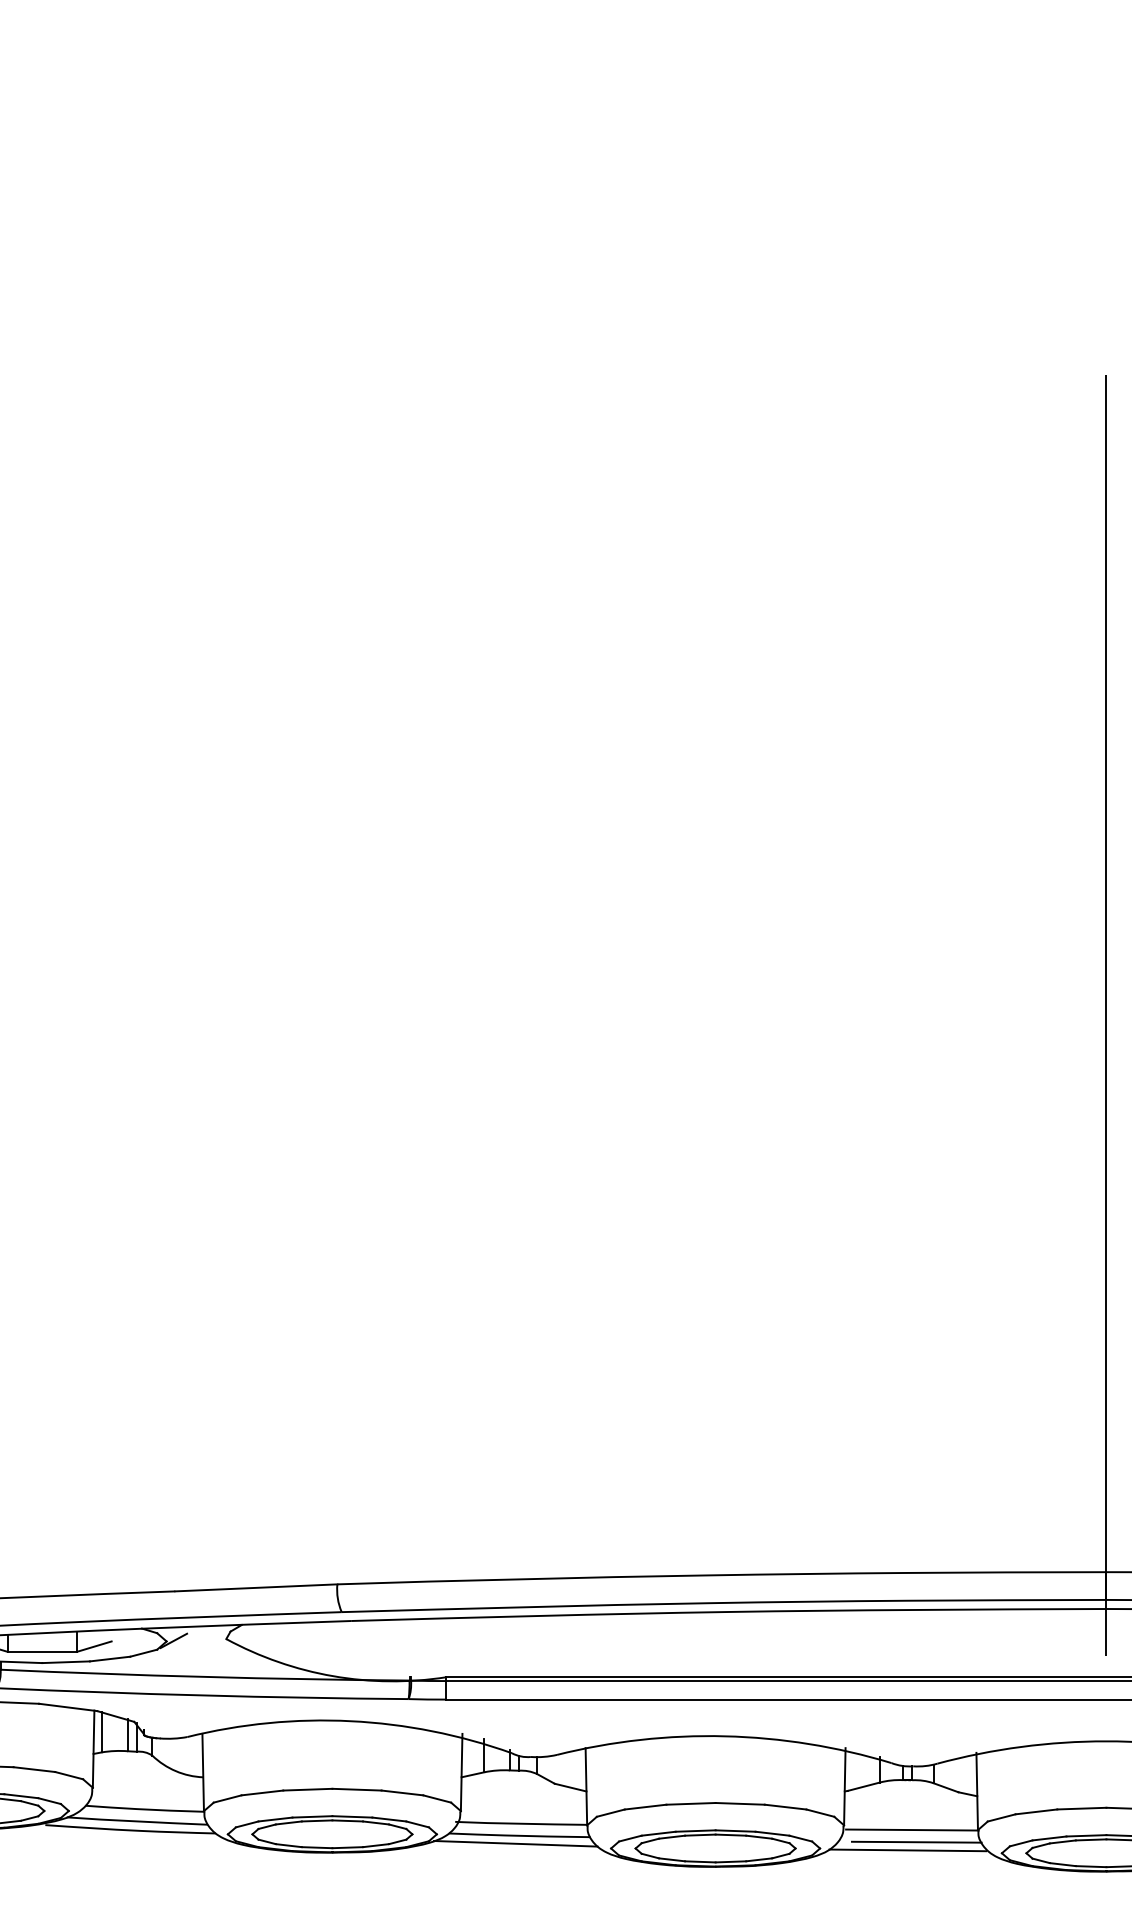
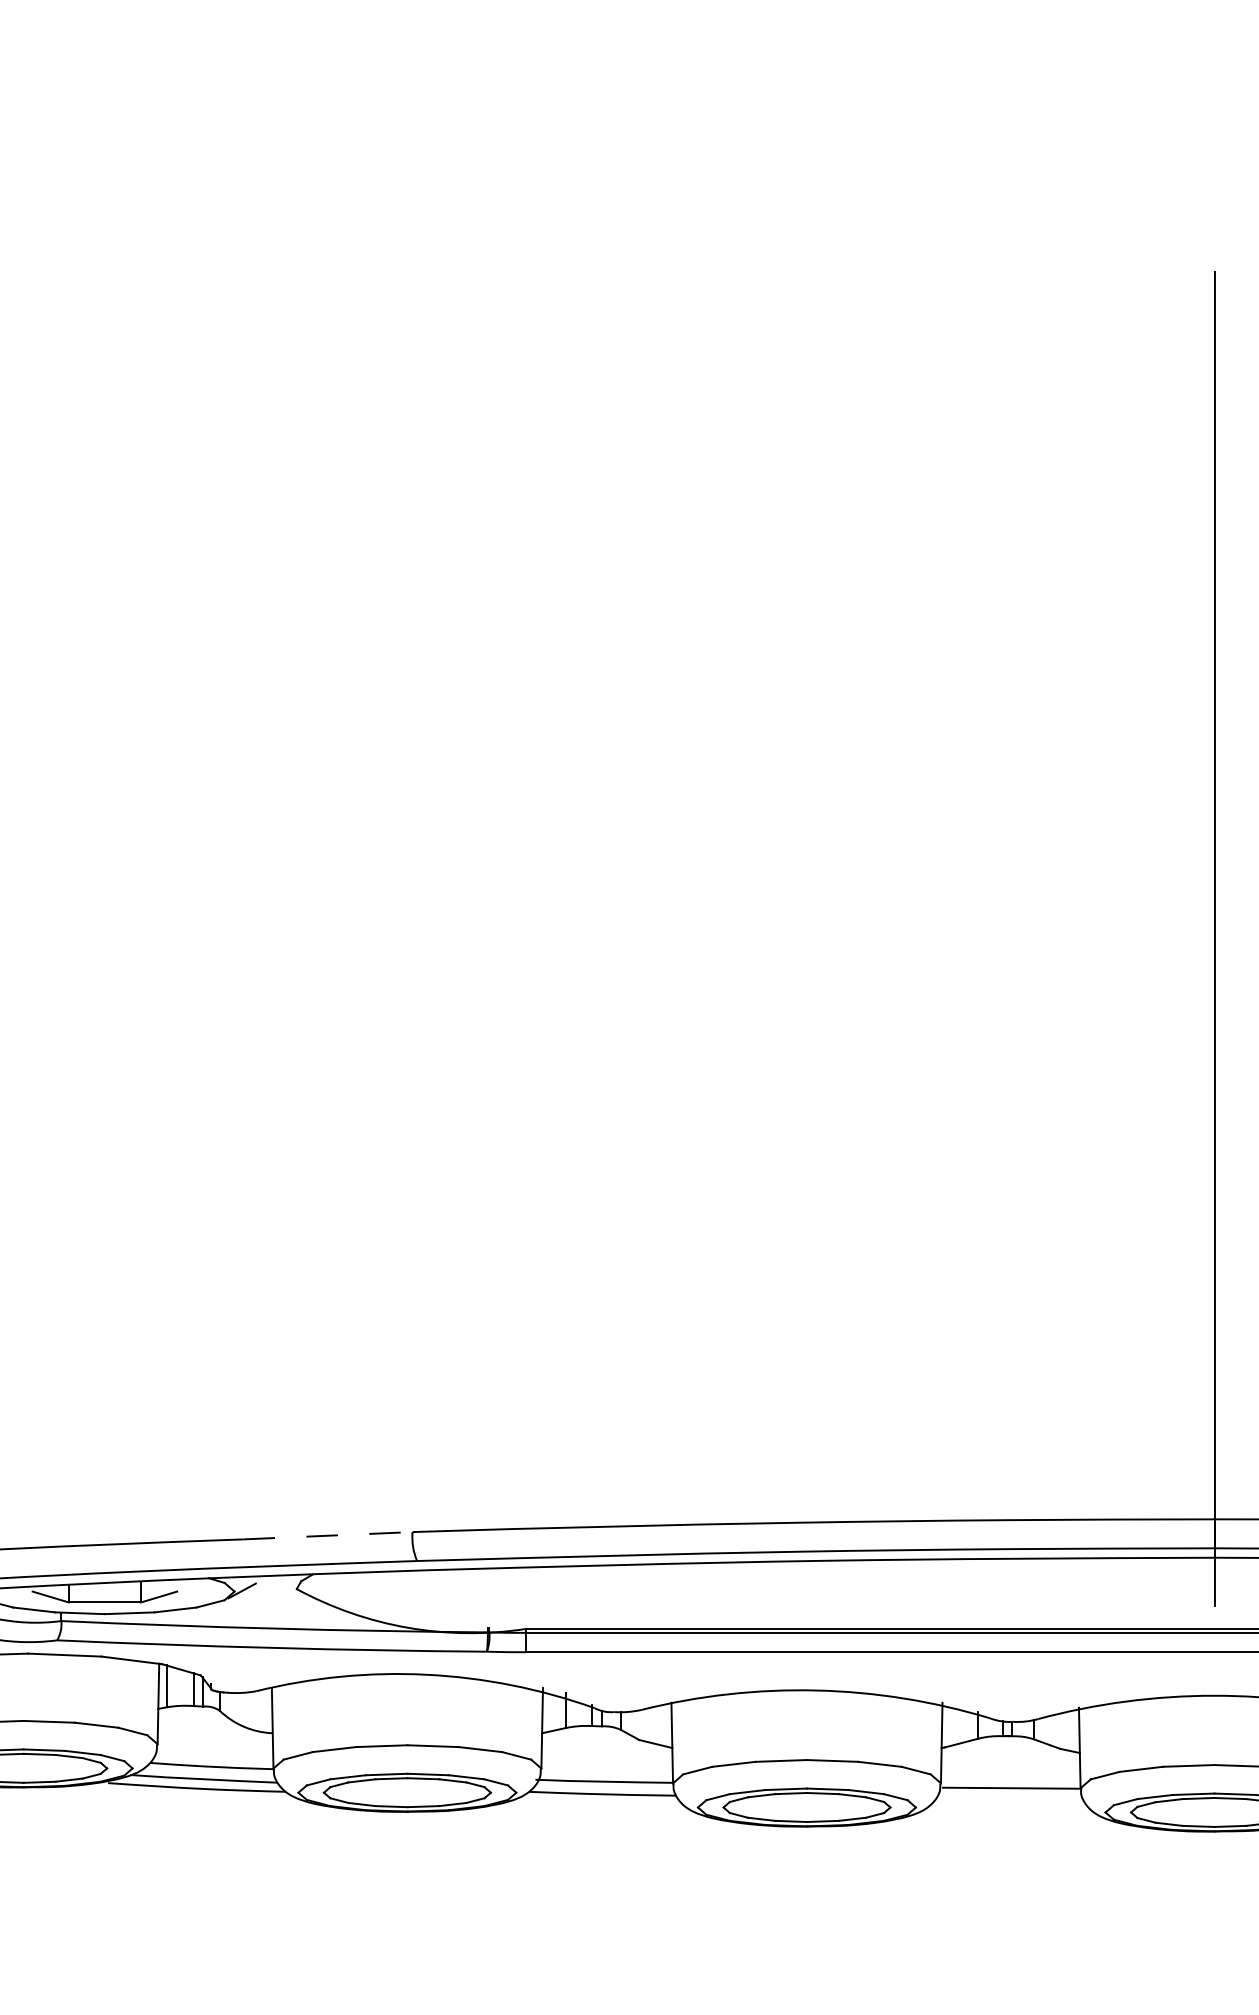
line: (256, 1587) -> (328, 1535), solid -> dashed
line: (916, 1841) -> (1016, 1800), removed
line: (515, 1843) -> (598, 1802), removed
line: (907, 1850) -> (1007, 1809), removed

